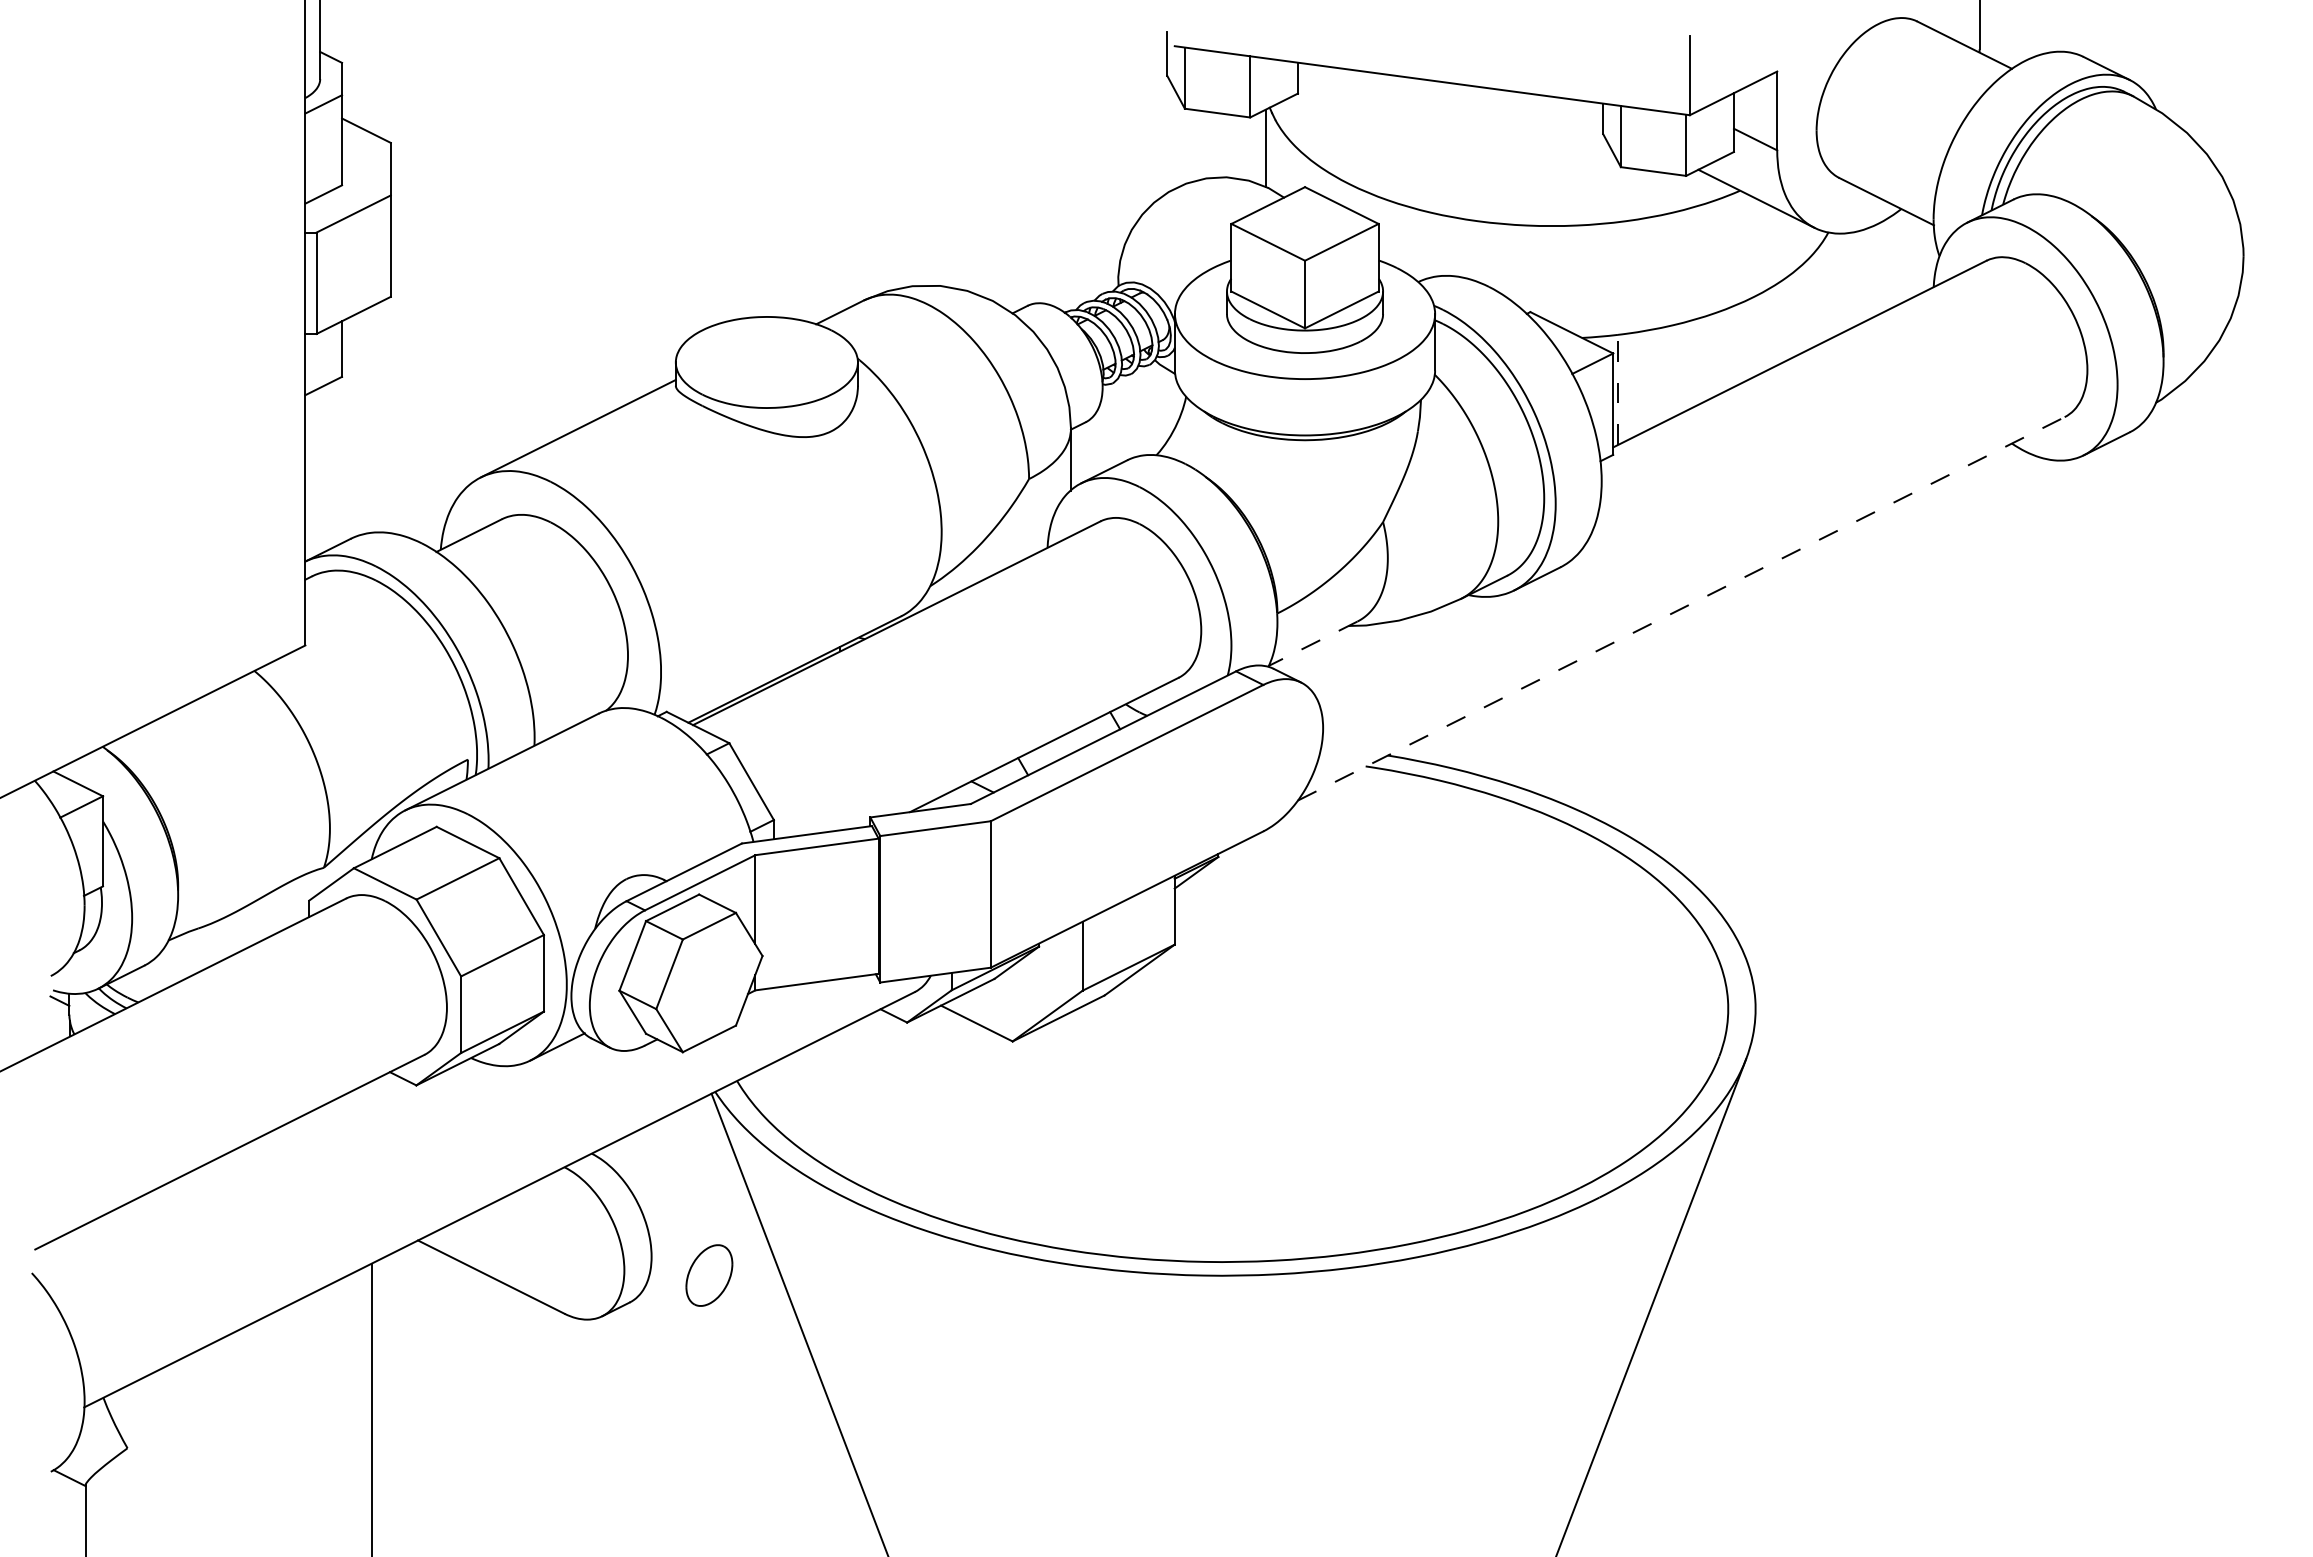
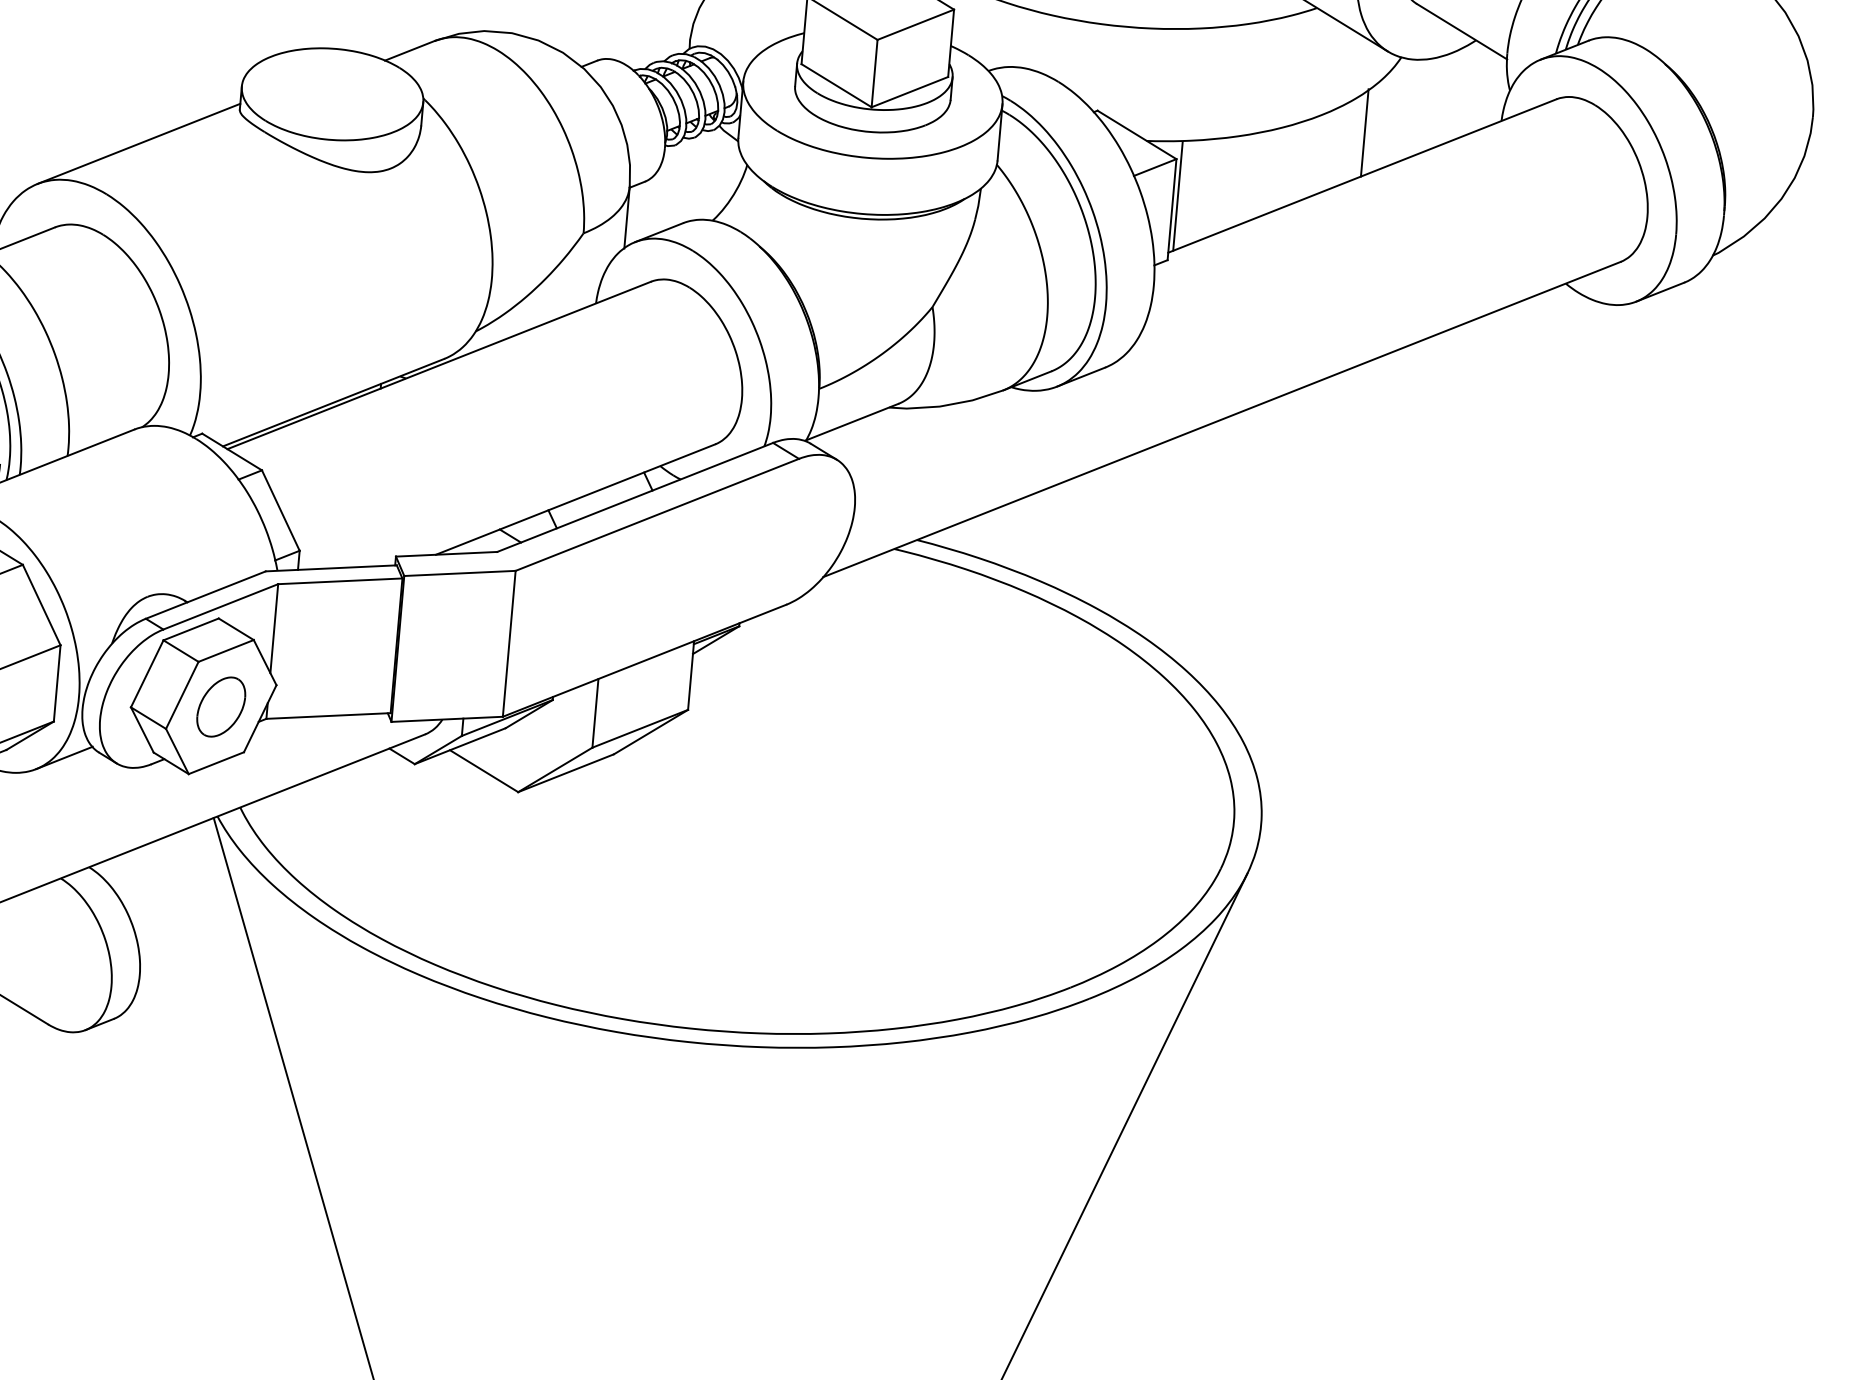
line: (1798, 310) -> (1364, 132), added
line: (1617, 390) -> (1177, 196), dashed -> solid
line: (1681, 608) -> (1222, 419), dashed -> solid
line: (1312, 643) -> (851, 421), dashed -> solid
part: (709, 1275) -> (221, 707), moved

